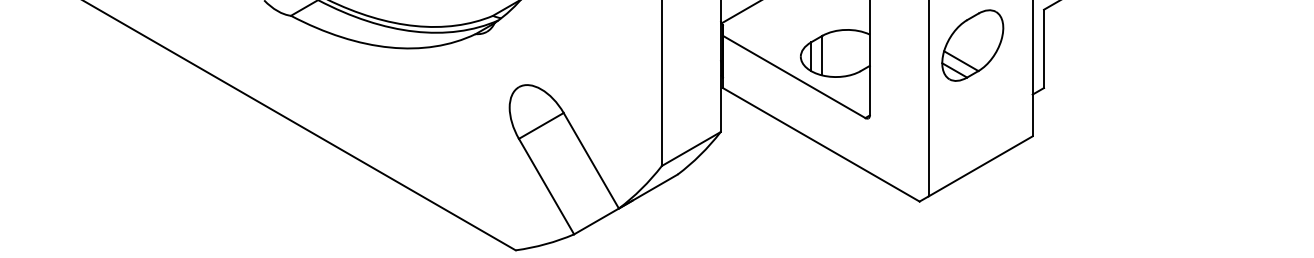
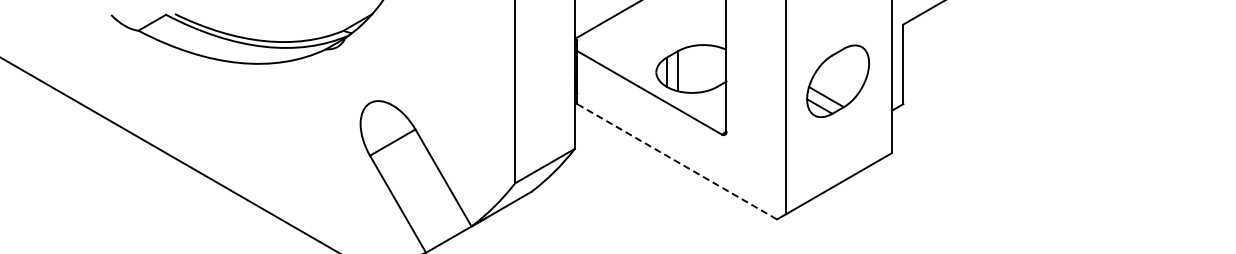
part: (972, 45) -> (837, 81), moved
line: (821, 144) -> (677, 161), solid -> dashed

